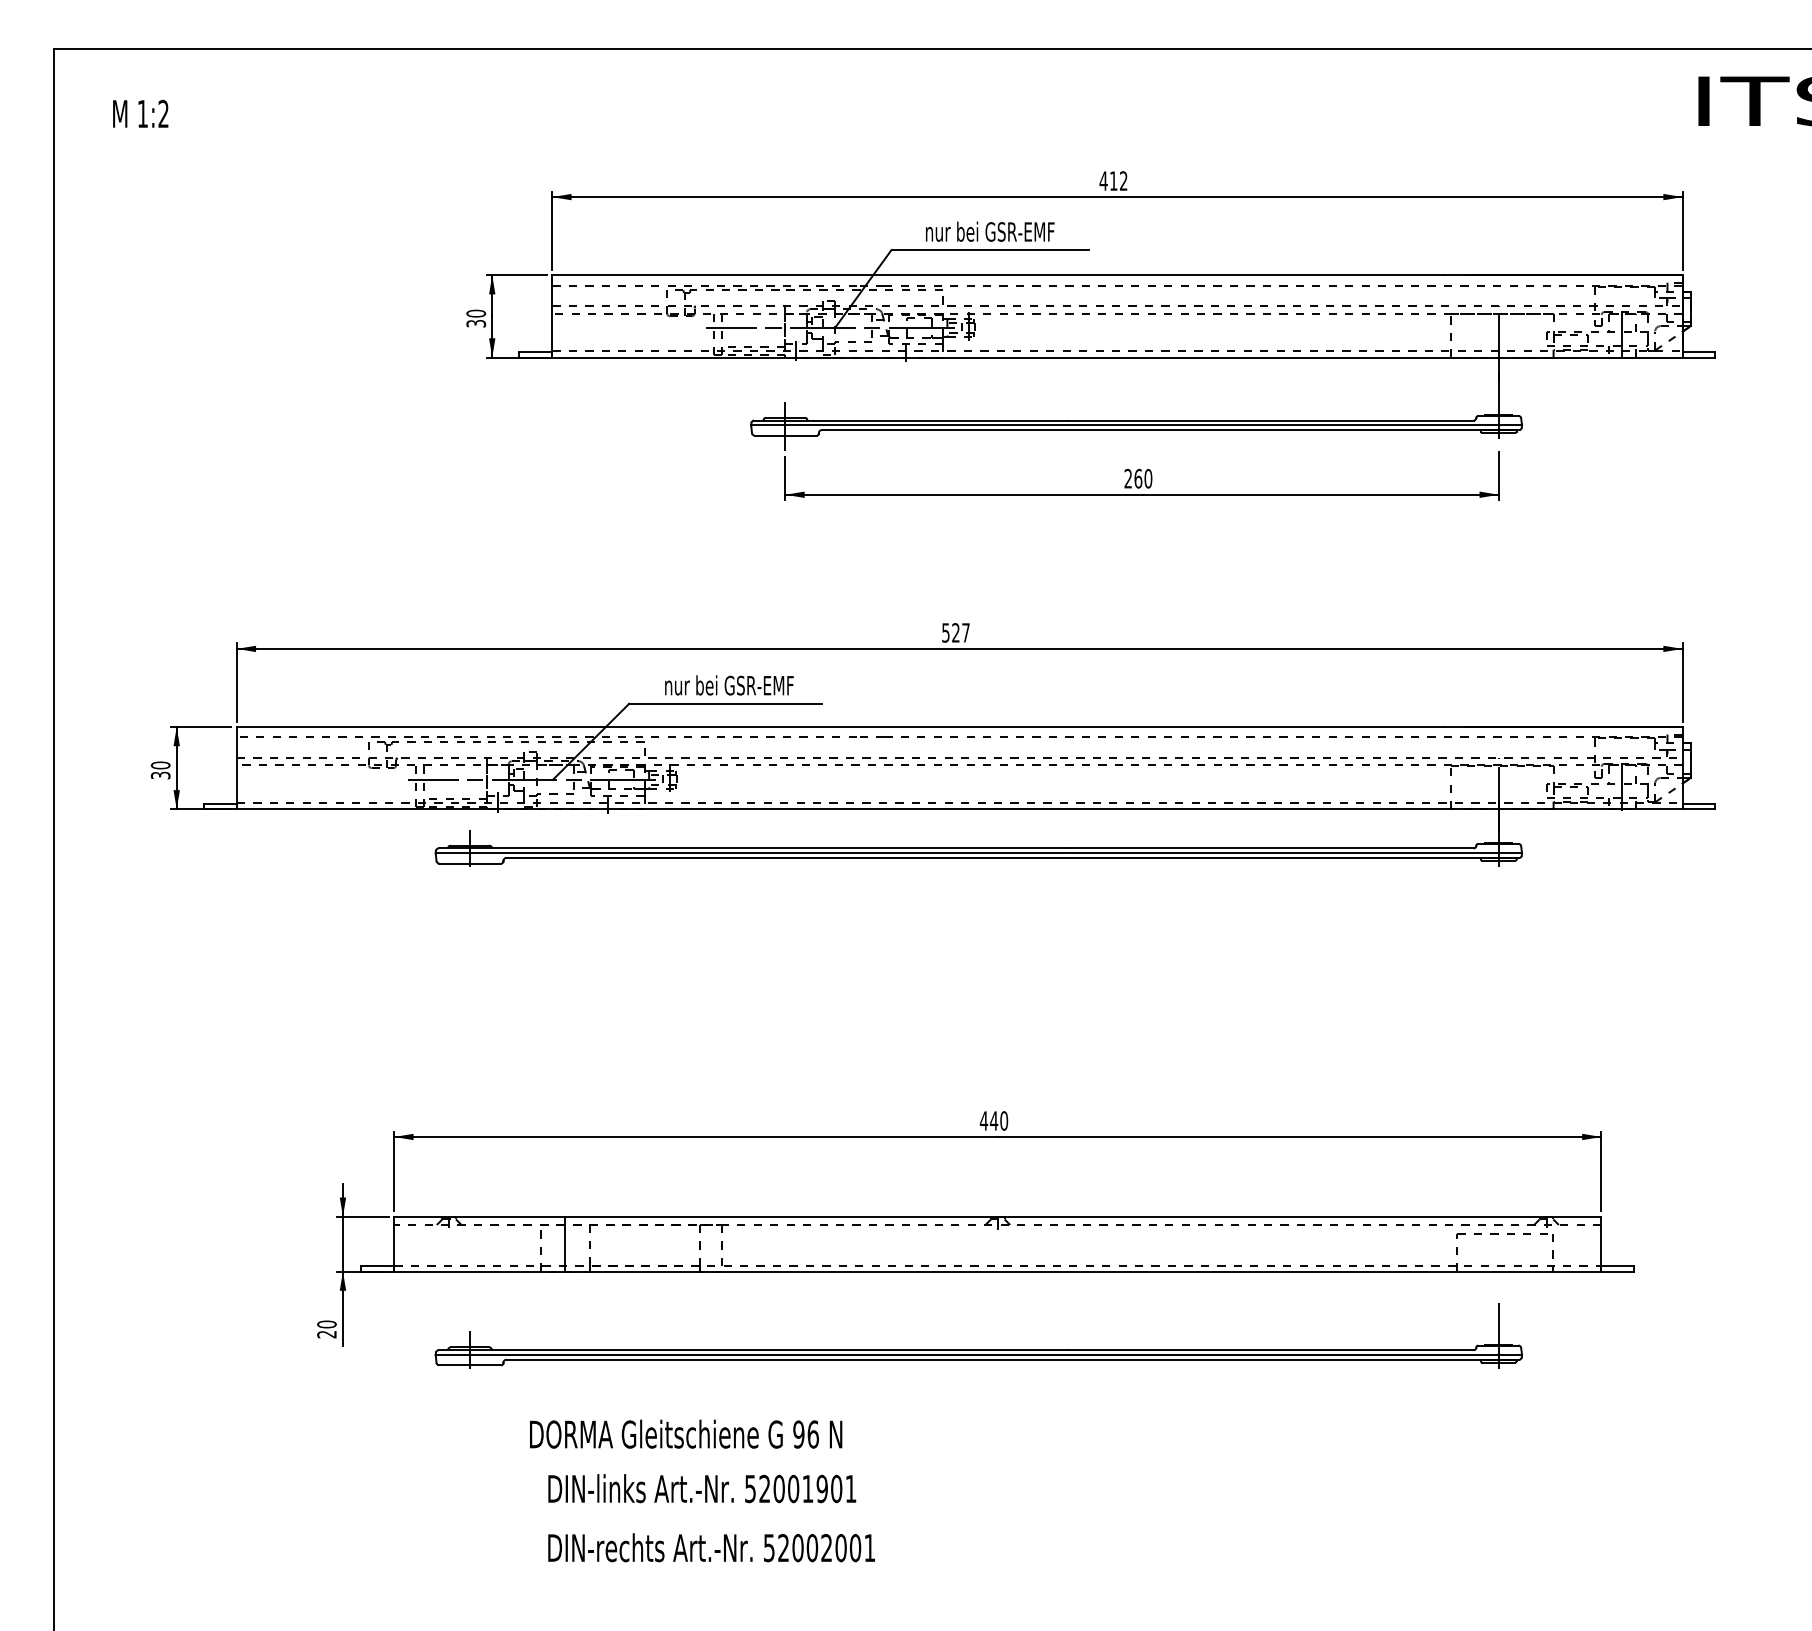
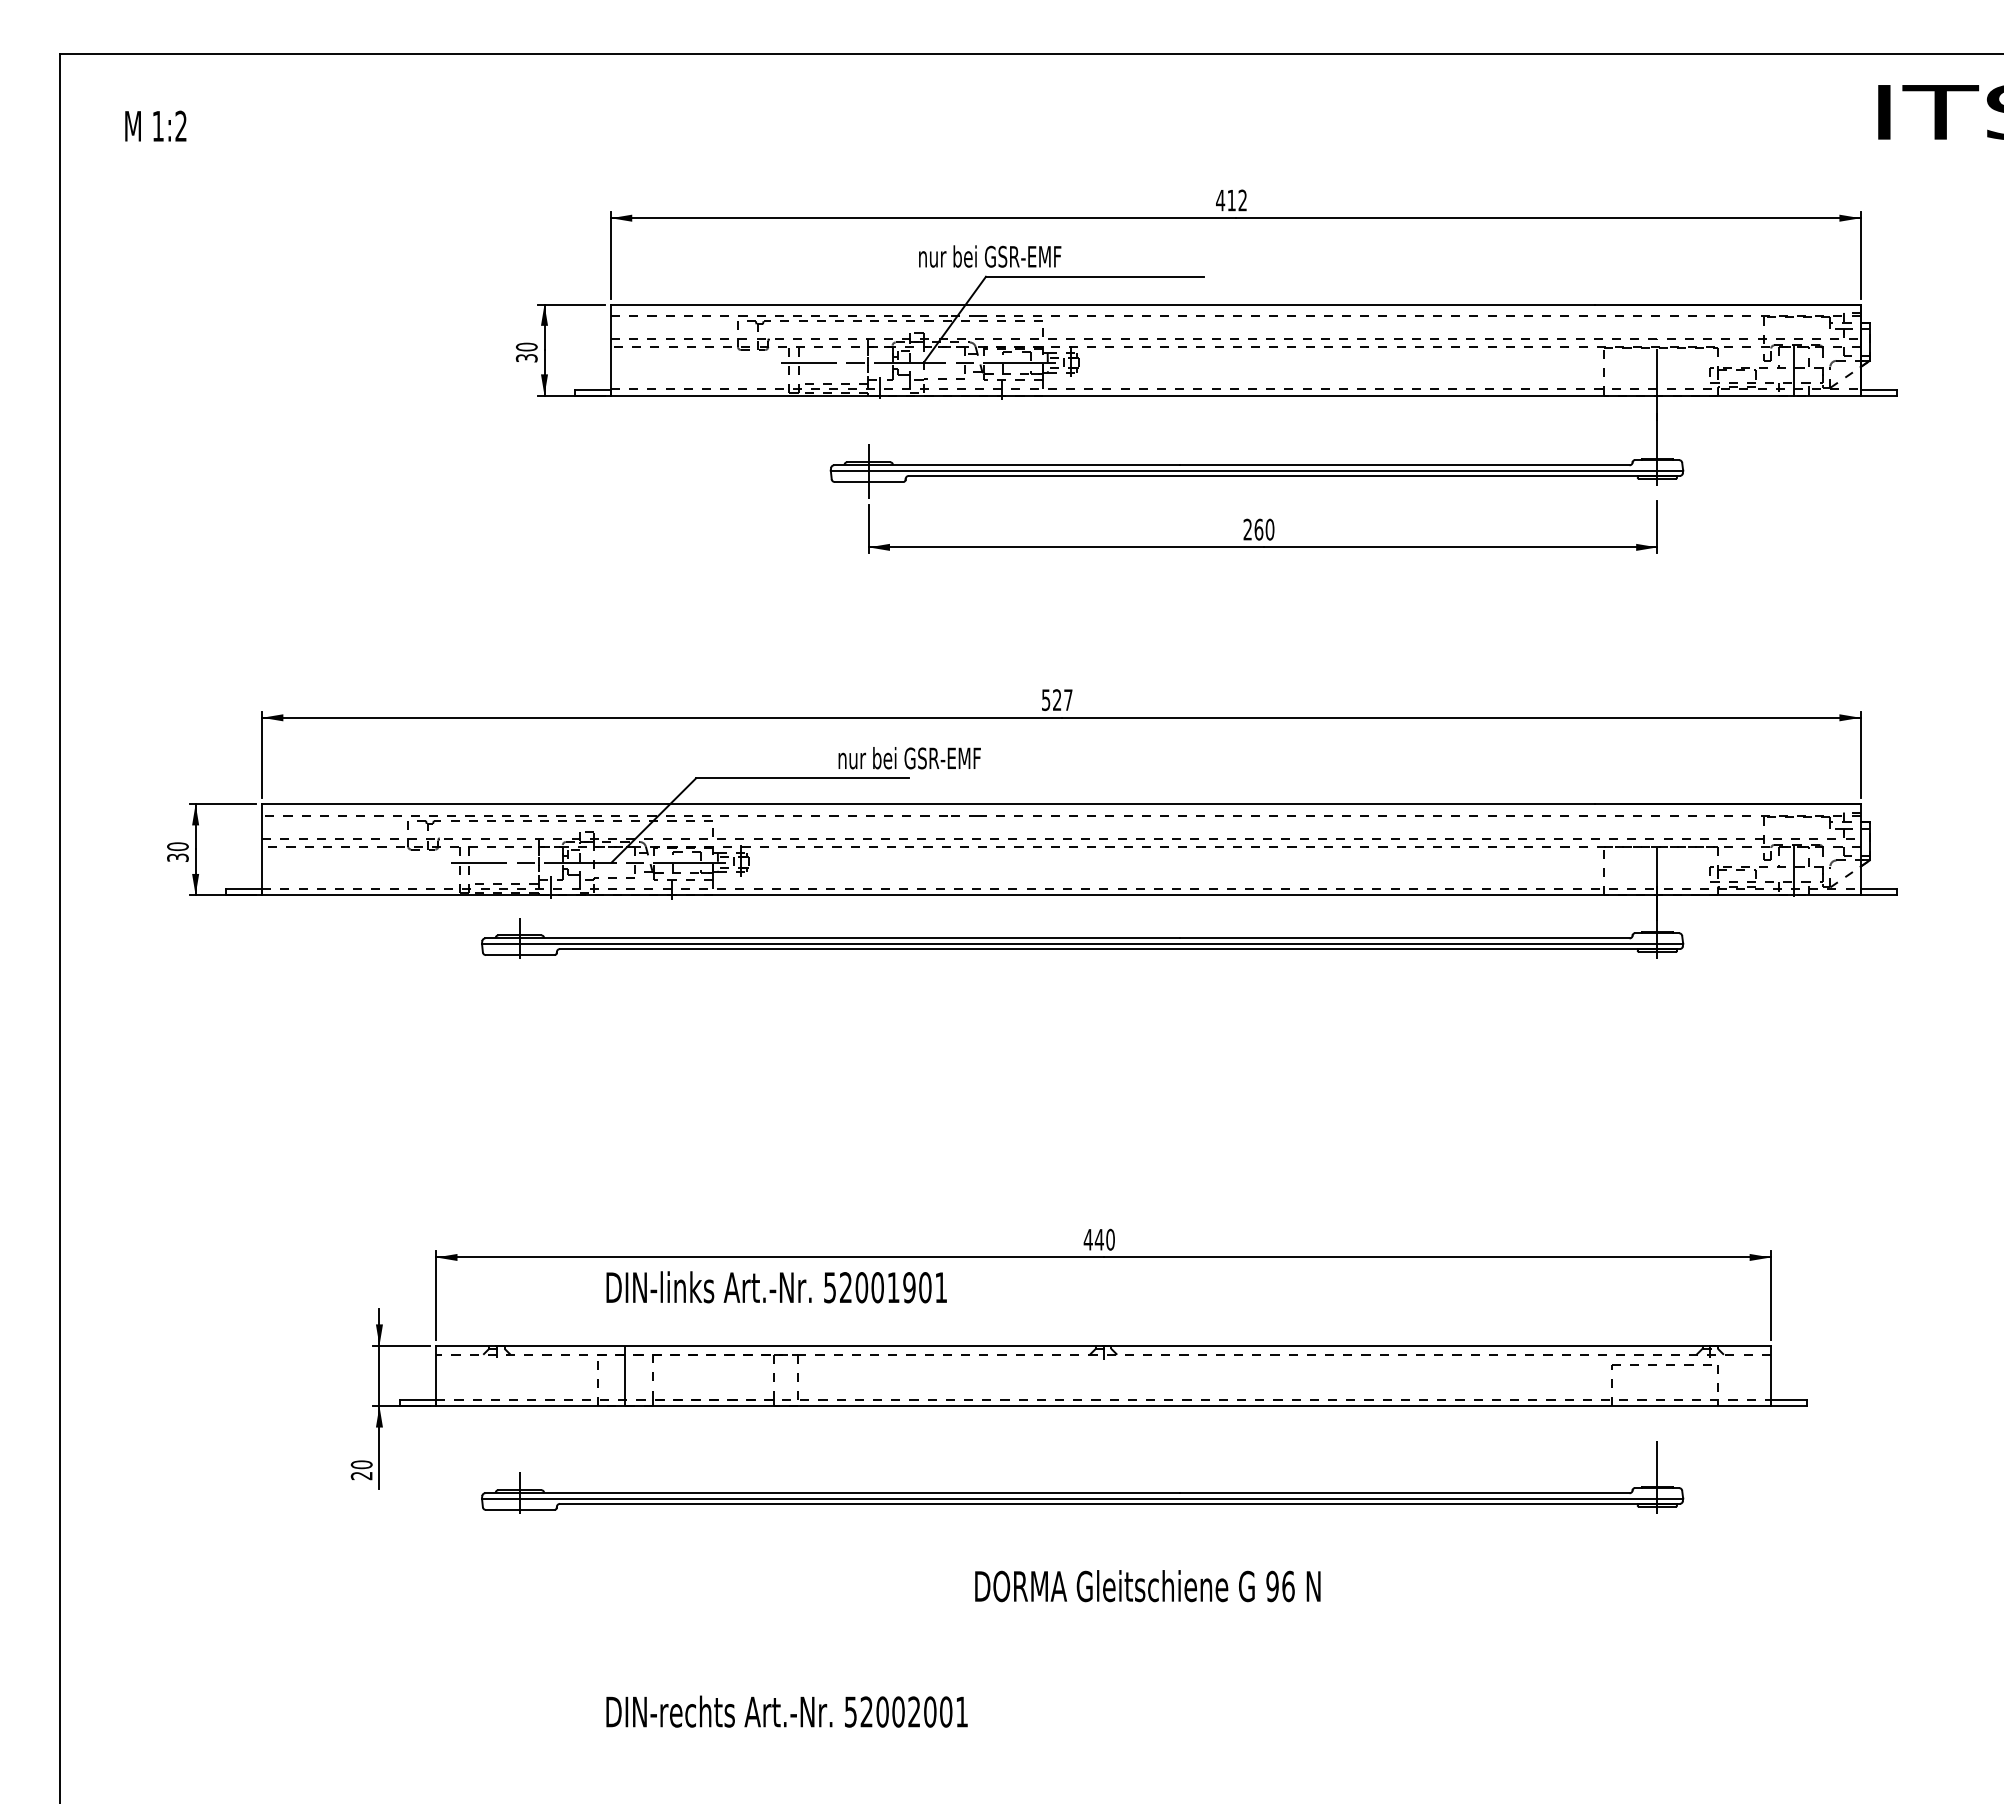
text: (990, 231) -> (990, 256), moved
text: (729, 685) -> (909, 758), moved
text: (685, 1434) -> (1147, 1586), moved
text: (702, 1488) -> (776, 1287), moved

